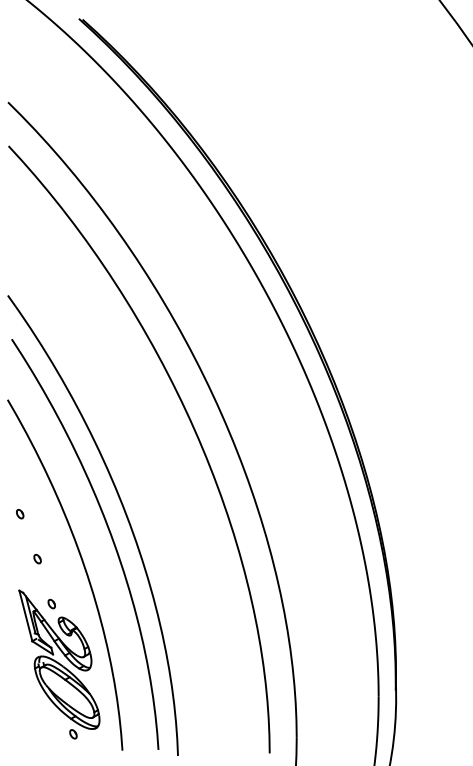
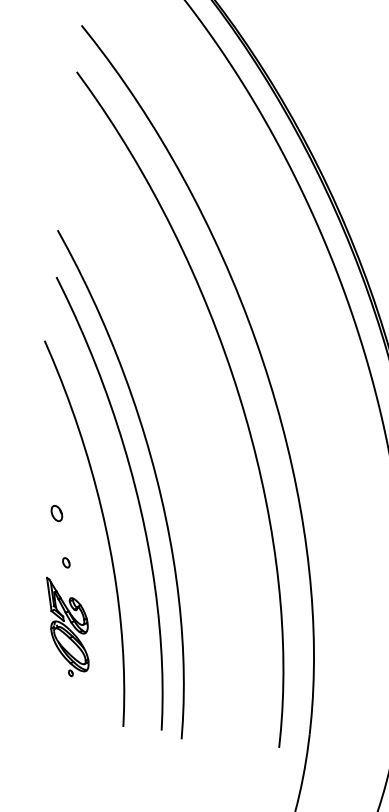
part: (20, 514) -> (44, 464), removed
part: (37, 558) -> (56, 512), size x1.6
part: (59, 664) -> (67, 627), size x0.6

